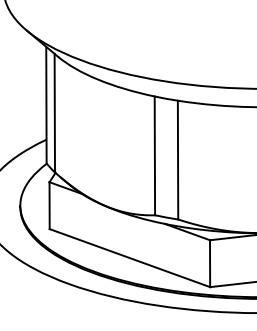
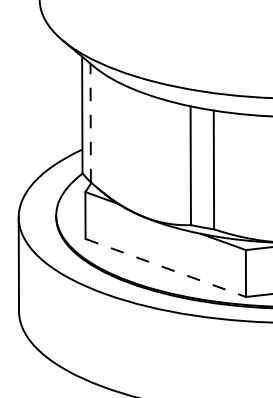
line: (54, 112) -> (90, 122), solid -> dashed
line: (130, 258) -> (166, 268), solid -> dashed

